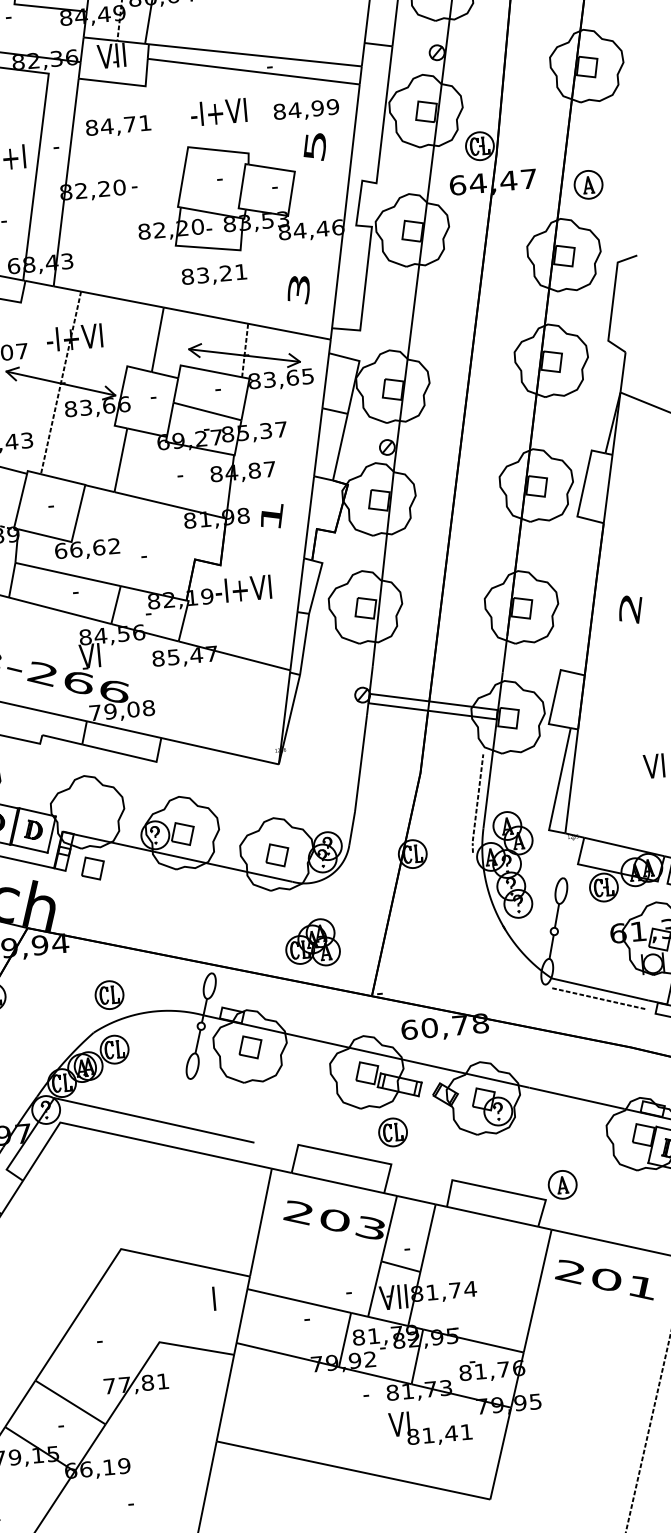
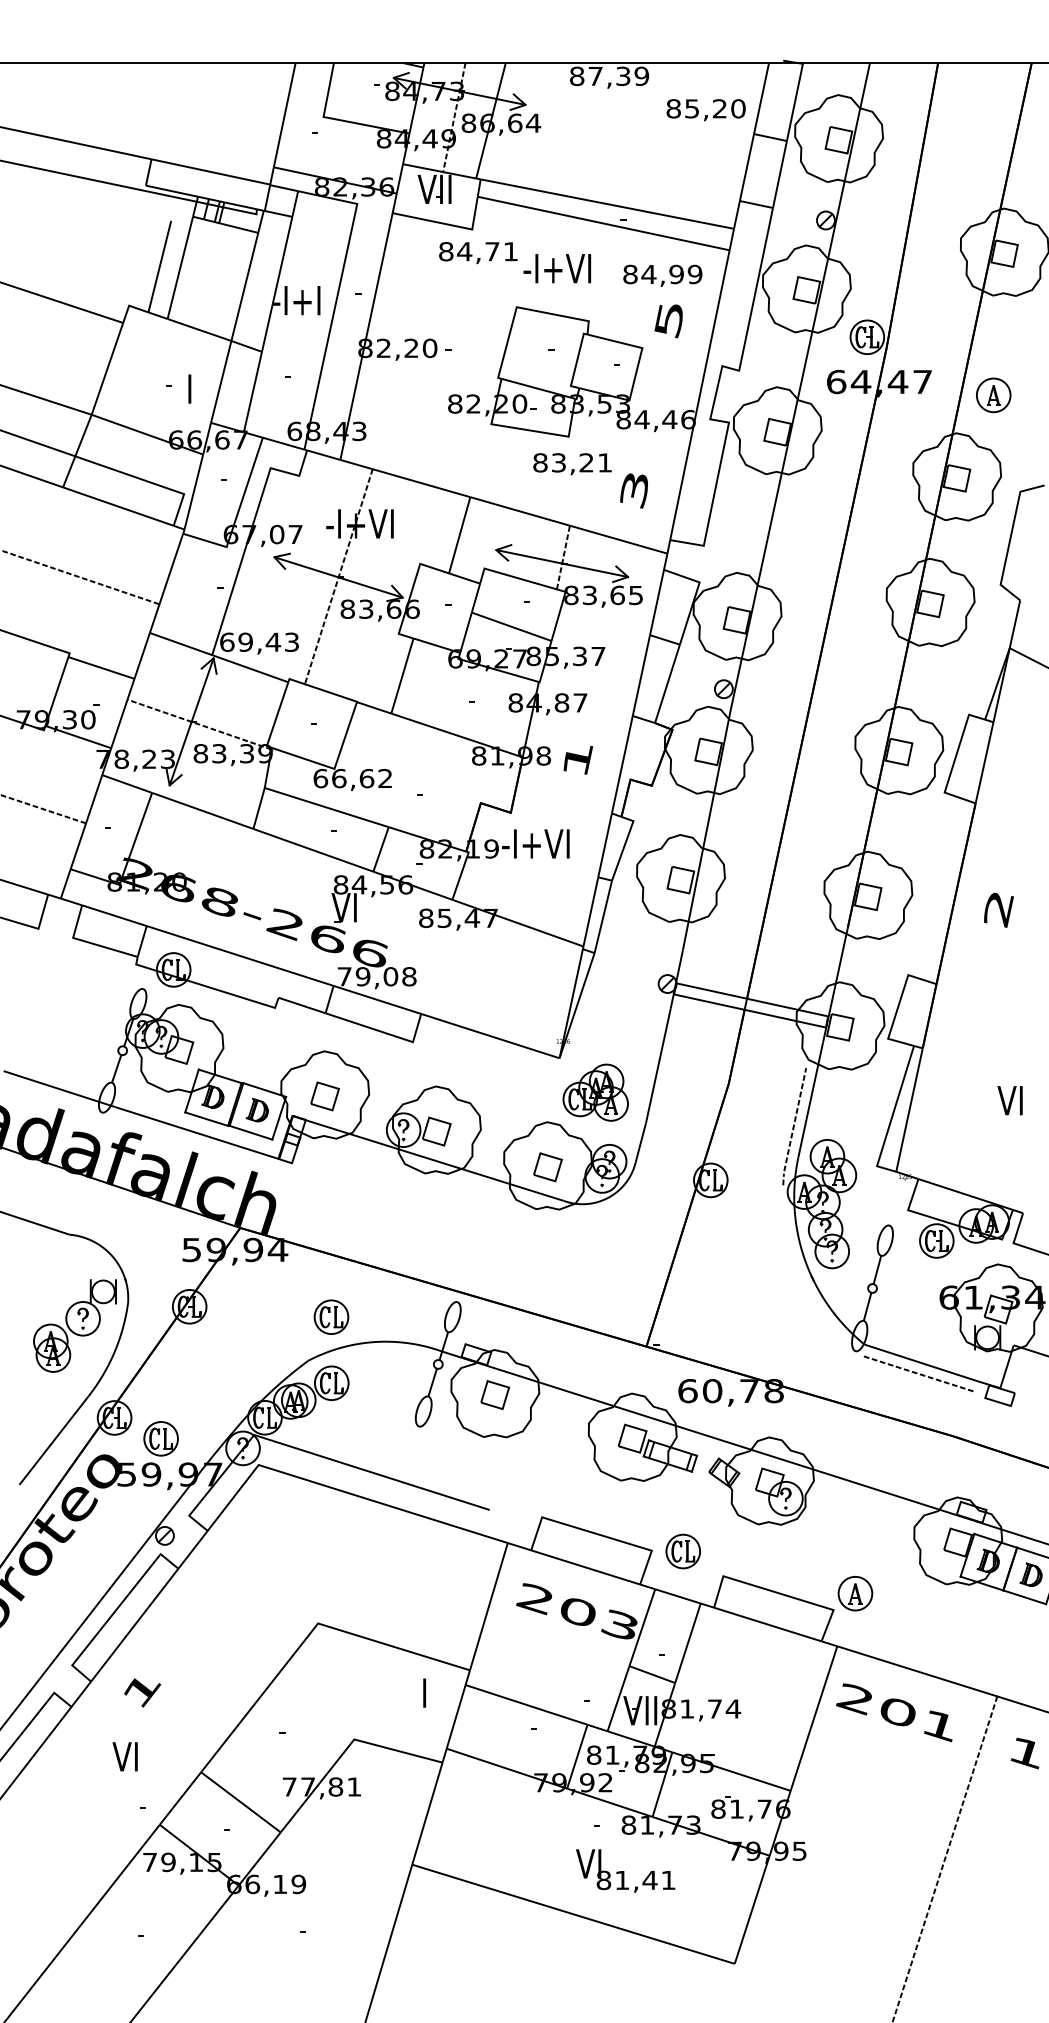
text: (118, 126) -> (478, 253), moved
text: (214, 275) -> (572, 464), moved
part: (92, 868) -> (324, 1096), moved
part: (312, 943) -> (595, 1092), moved
part: (392, 1132) -> (682, 1551), moved
text: (430, 1427) -> (625, 1870), moved

